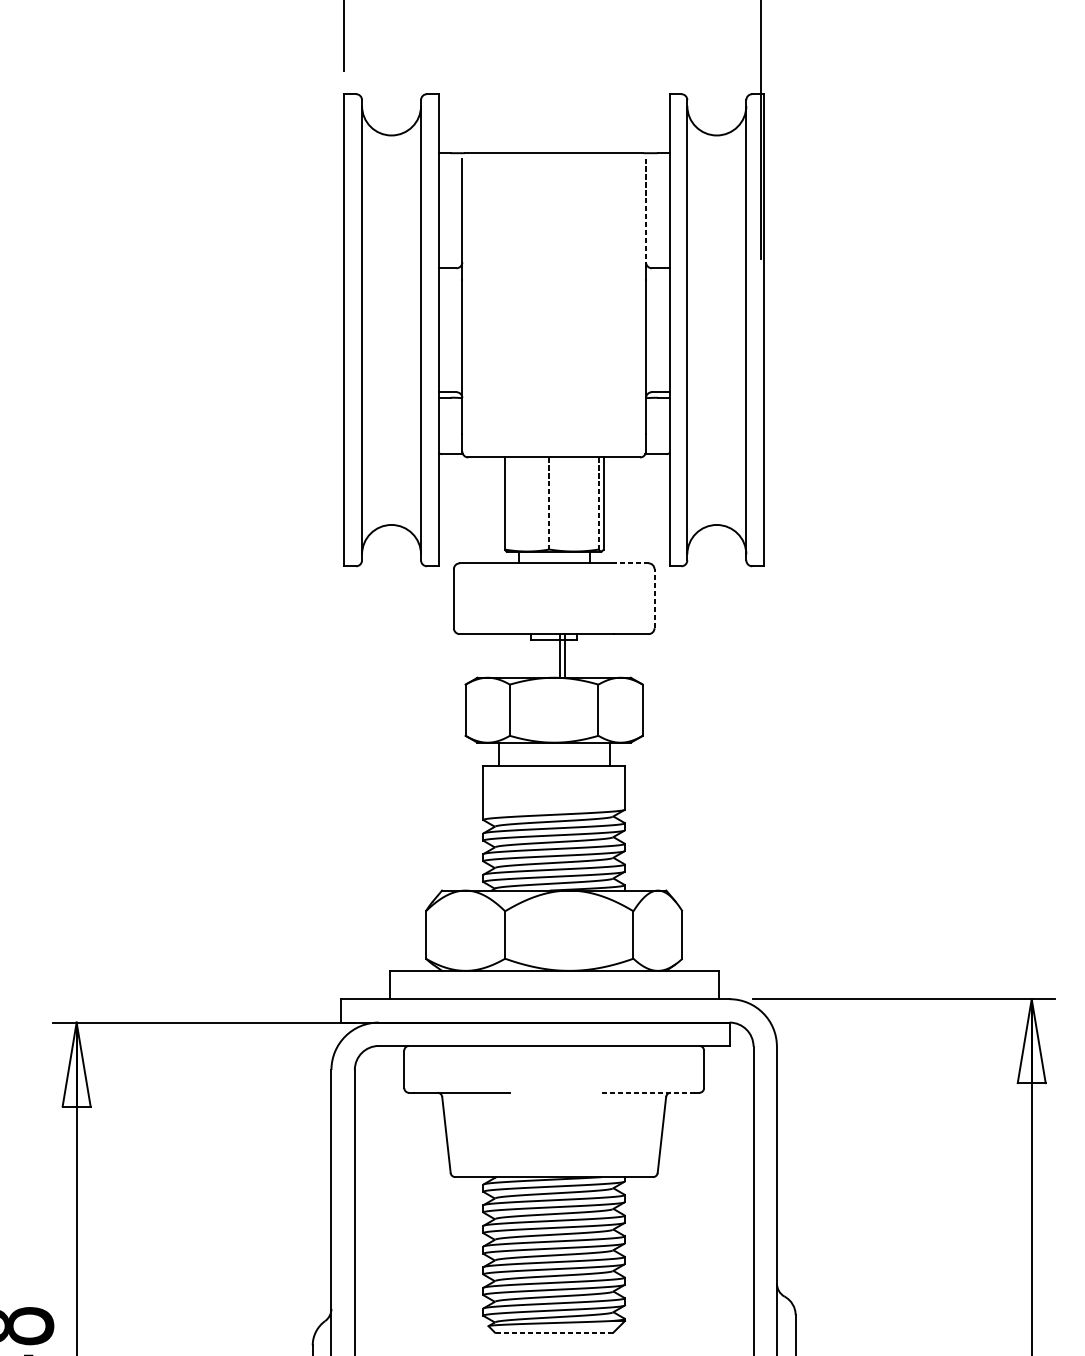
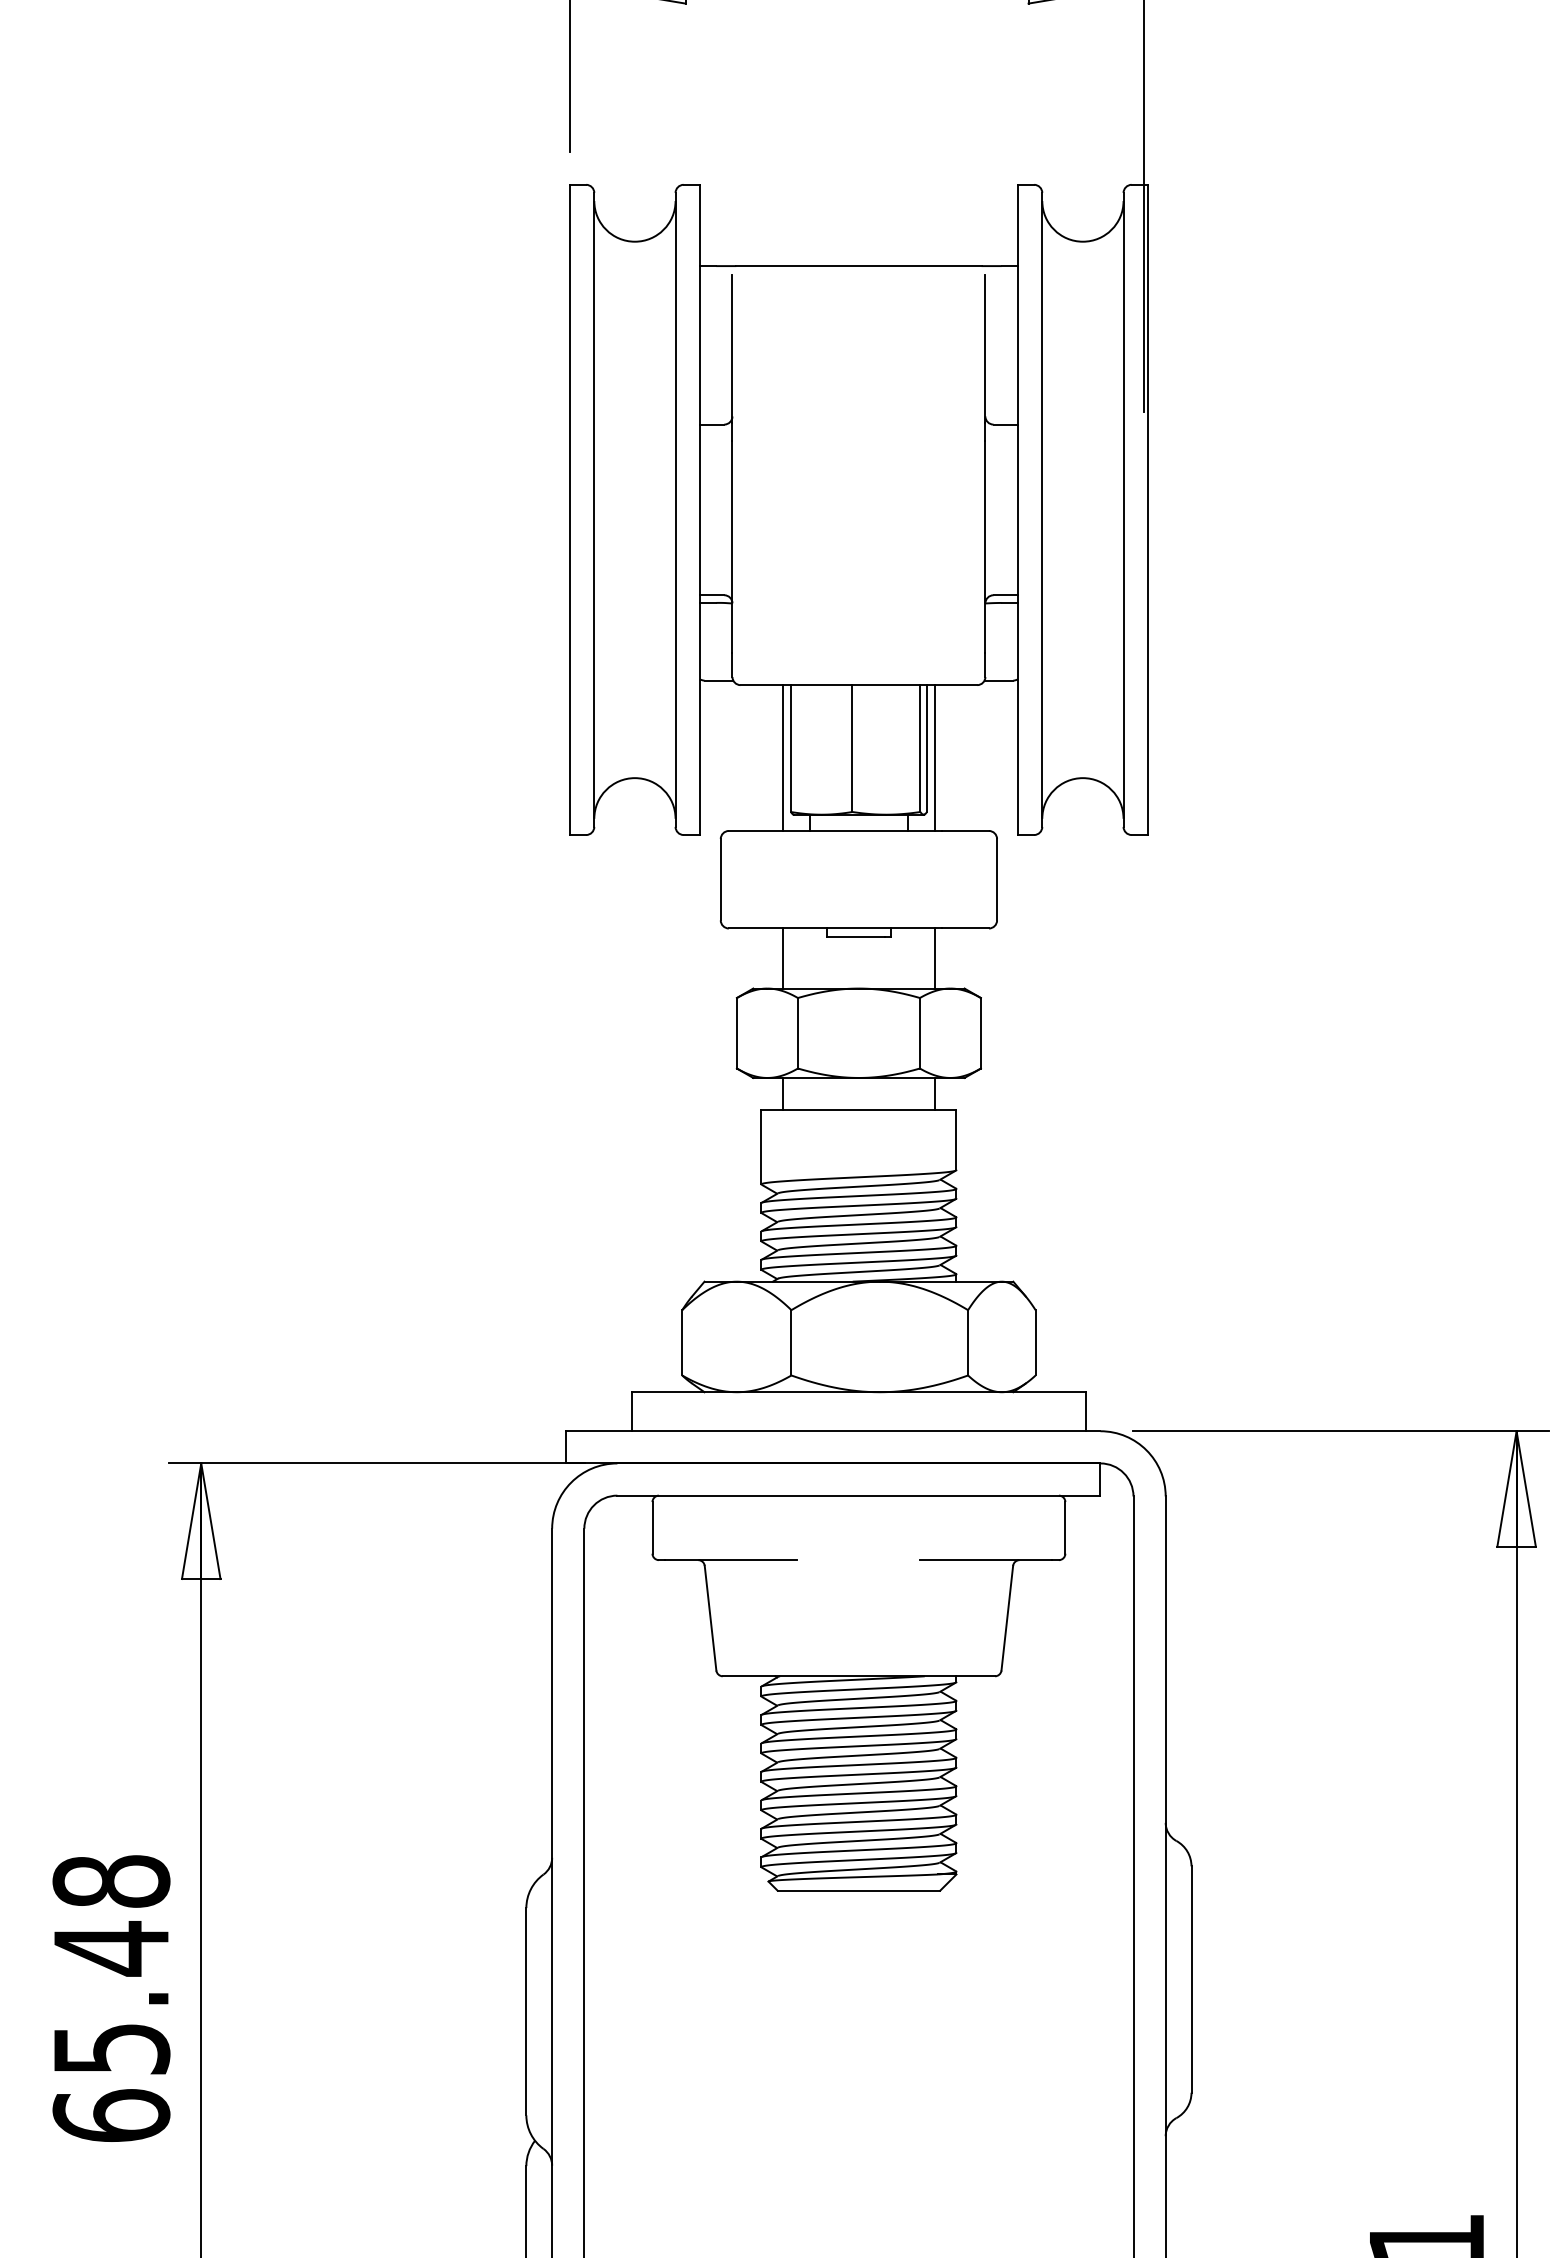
line: (646, 213) -> (985, 348), dashed -> solid
line: (549, 504) -> (852, 749), dashed -> solid
line: (598, 504) -> (920, 749), dashed -> solid
line: (498, 509) -> (782, 757), added
line: (609, 509) -> (935, 757), added
line: (631, 563) -> (965, 830), dashed -> solid
line: (654, 598) -> (997, 879), dashed -> solid
line: (560, 655) -> (935, 958), moved
line: (564, 655) -> (782, 958), moved
line: (646, 1093) -> (985, 1560), dashed -> solid
line: (553, 1332) -> (858, 1890), dashed -> solid

